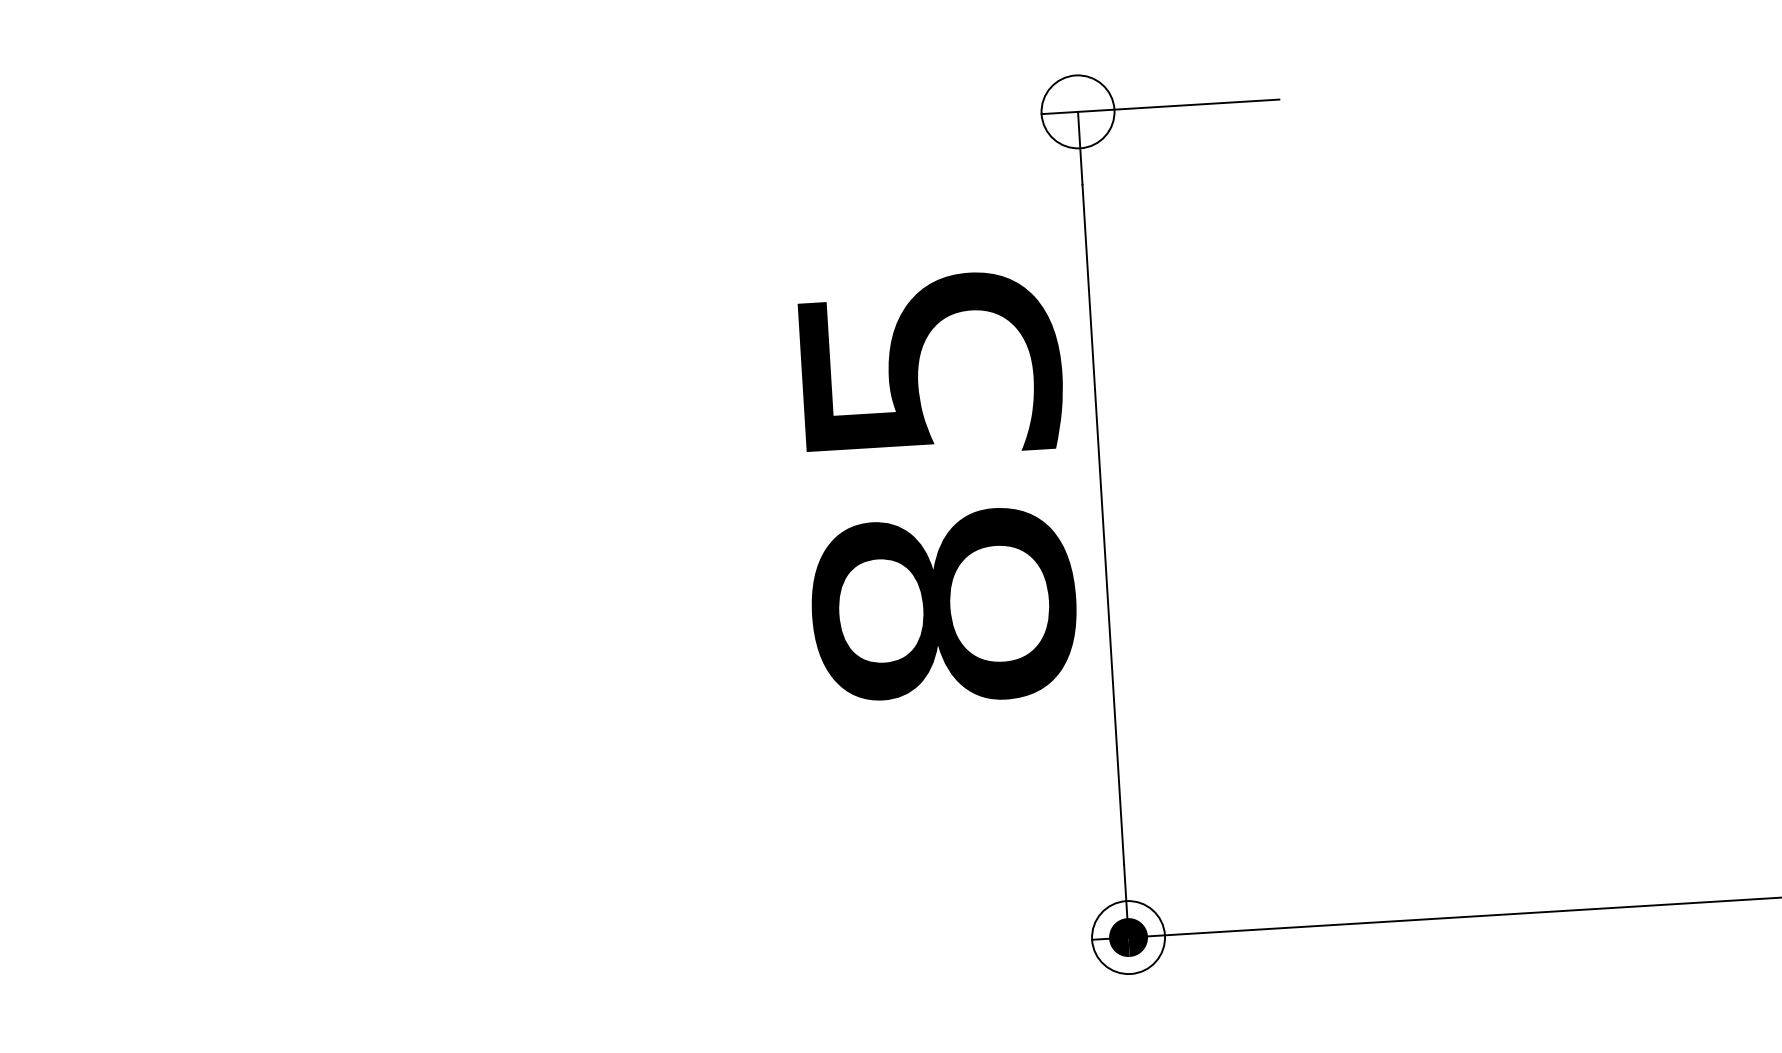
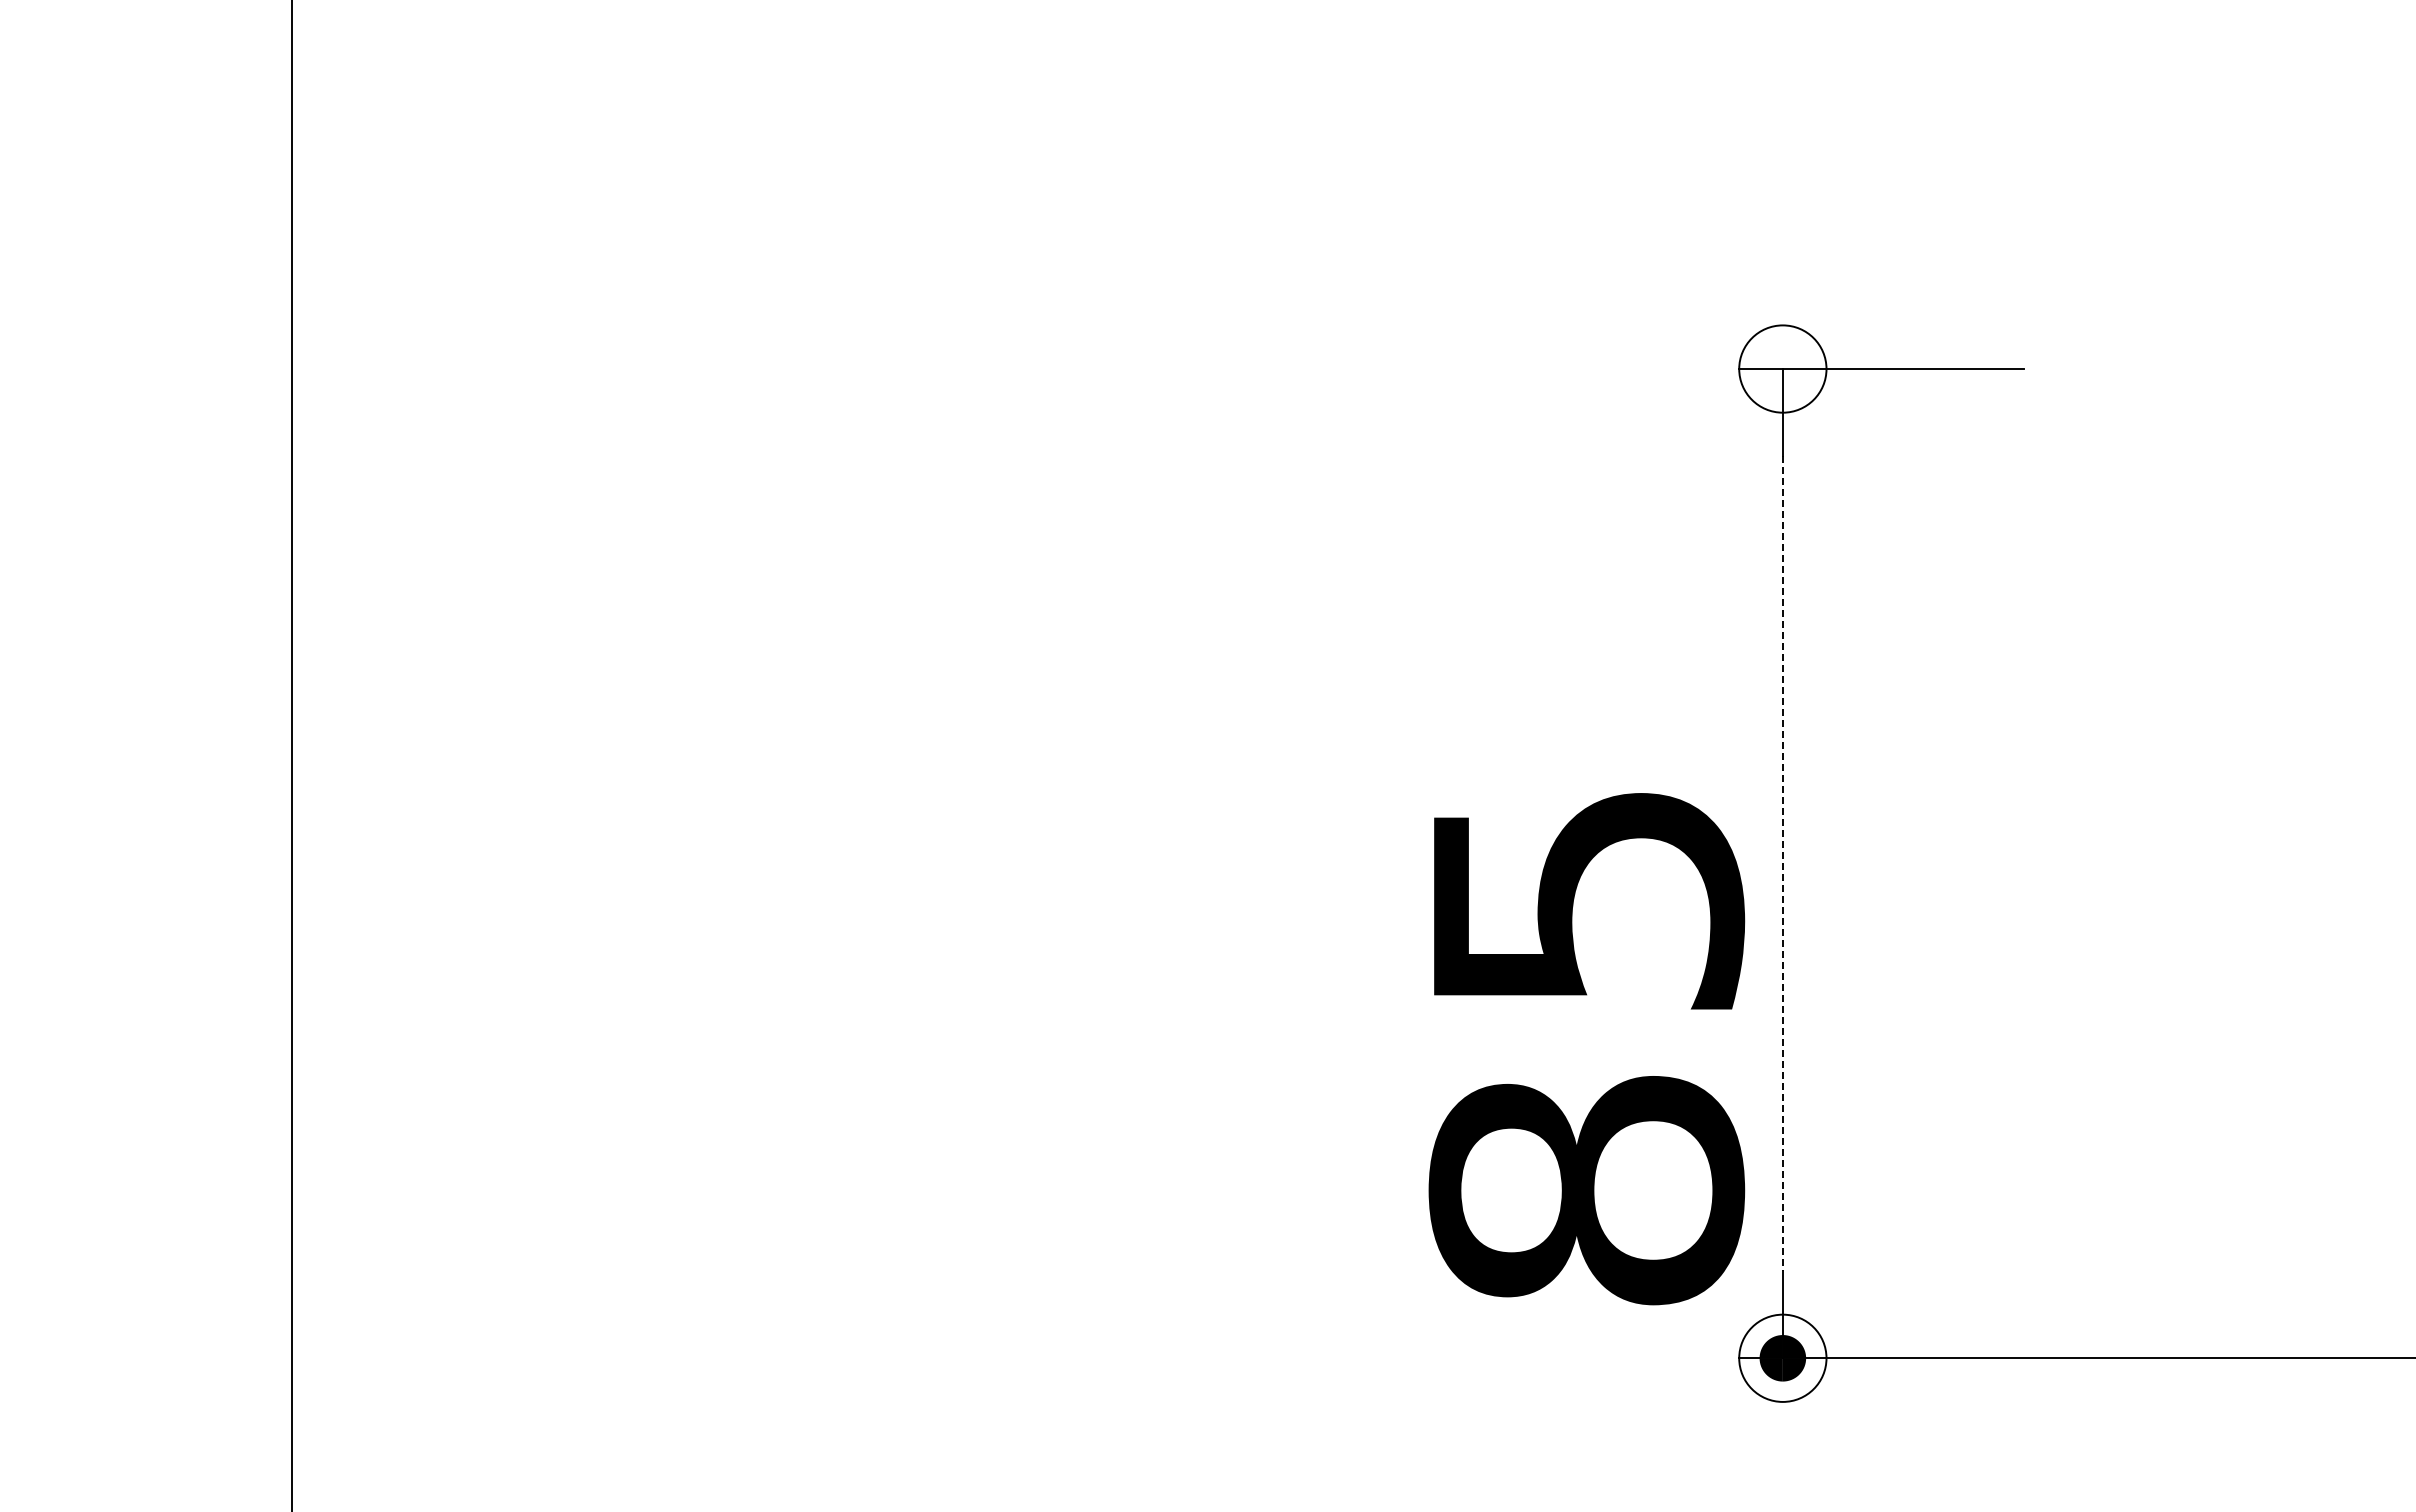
text: (936, 489) -> (1586, 1049), moved
line: (1103, 525) -> (1782, 864), solid -> dashed

